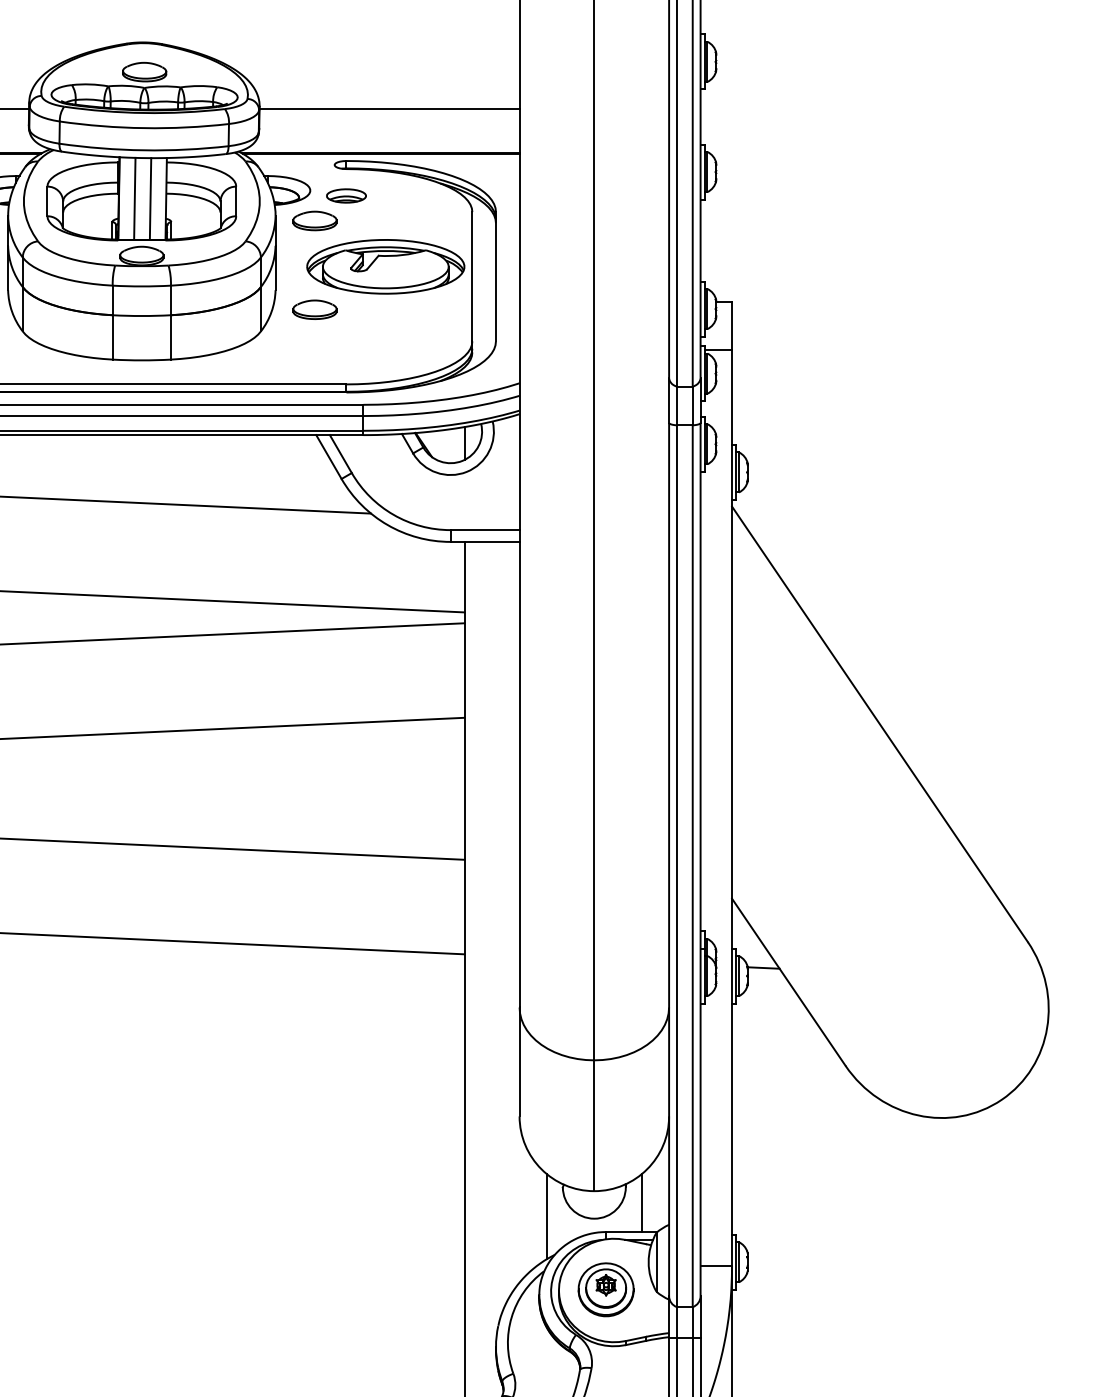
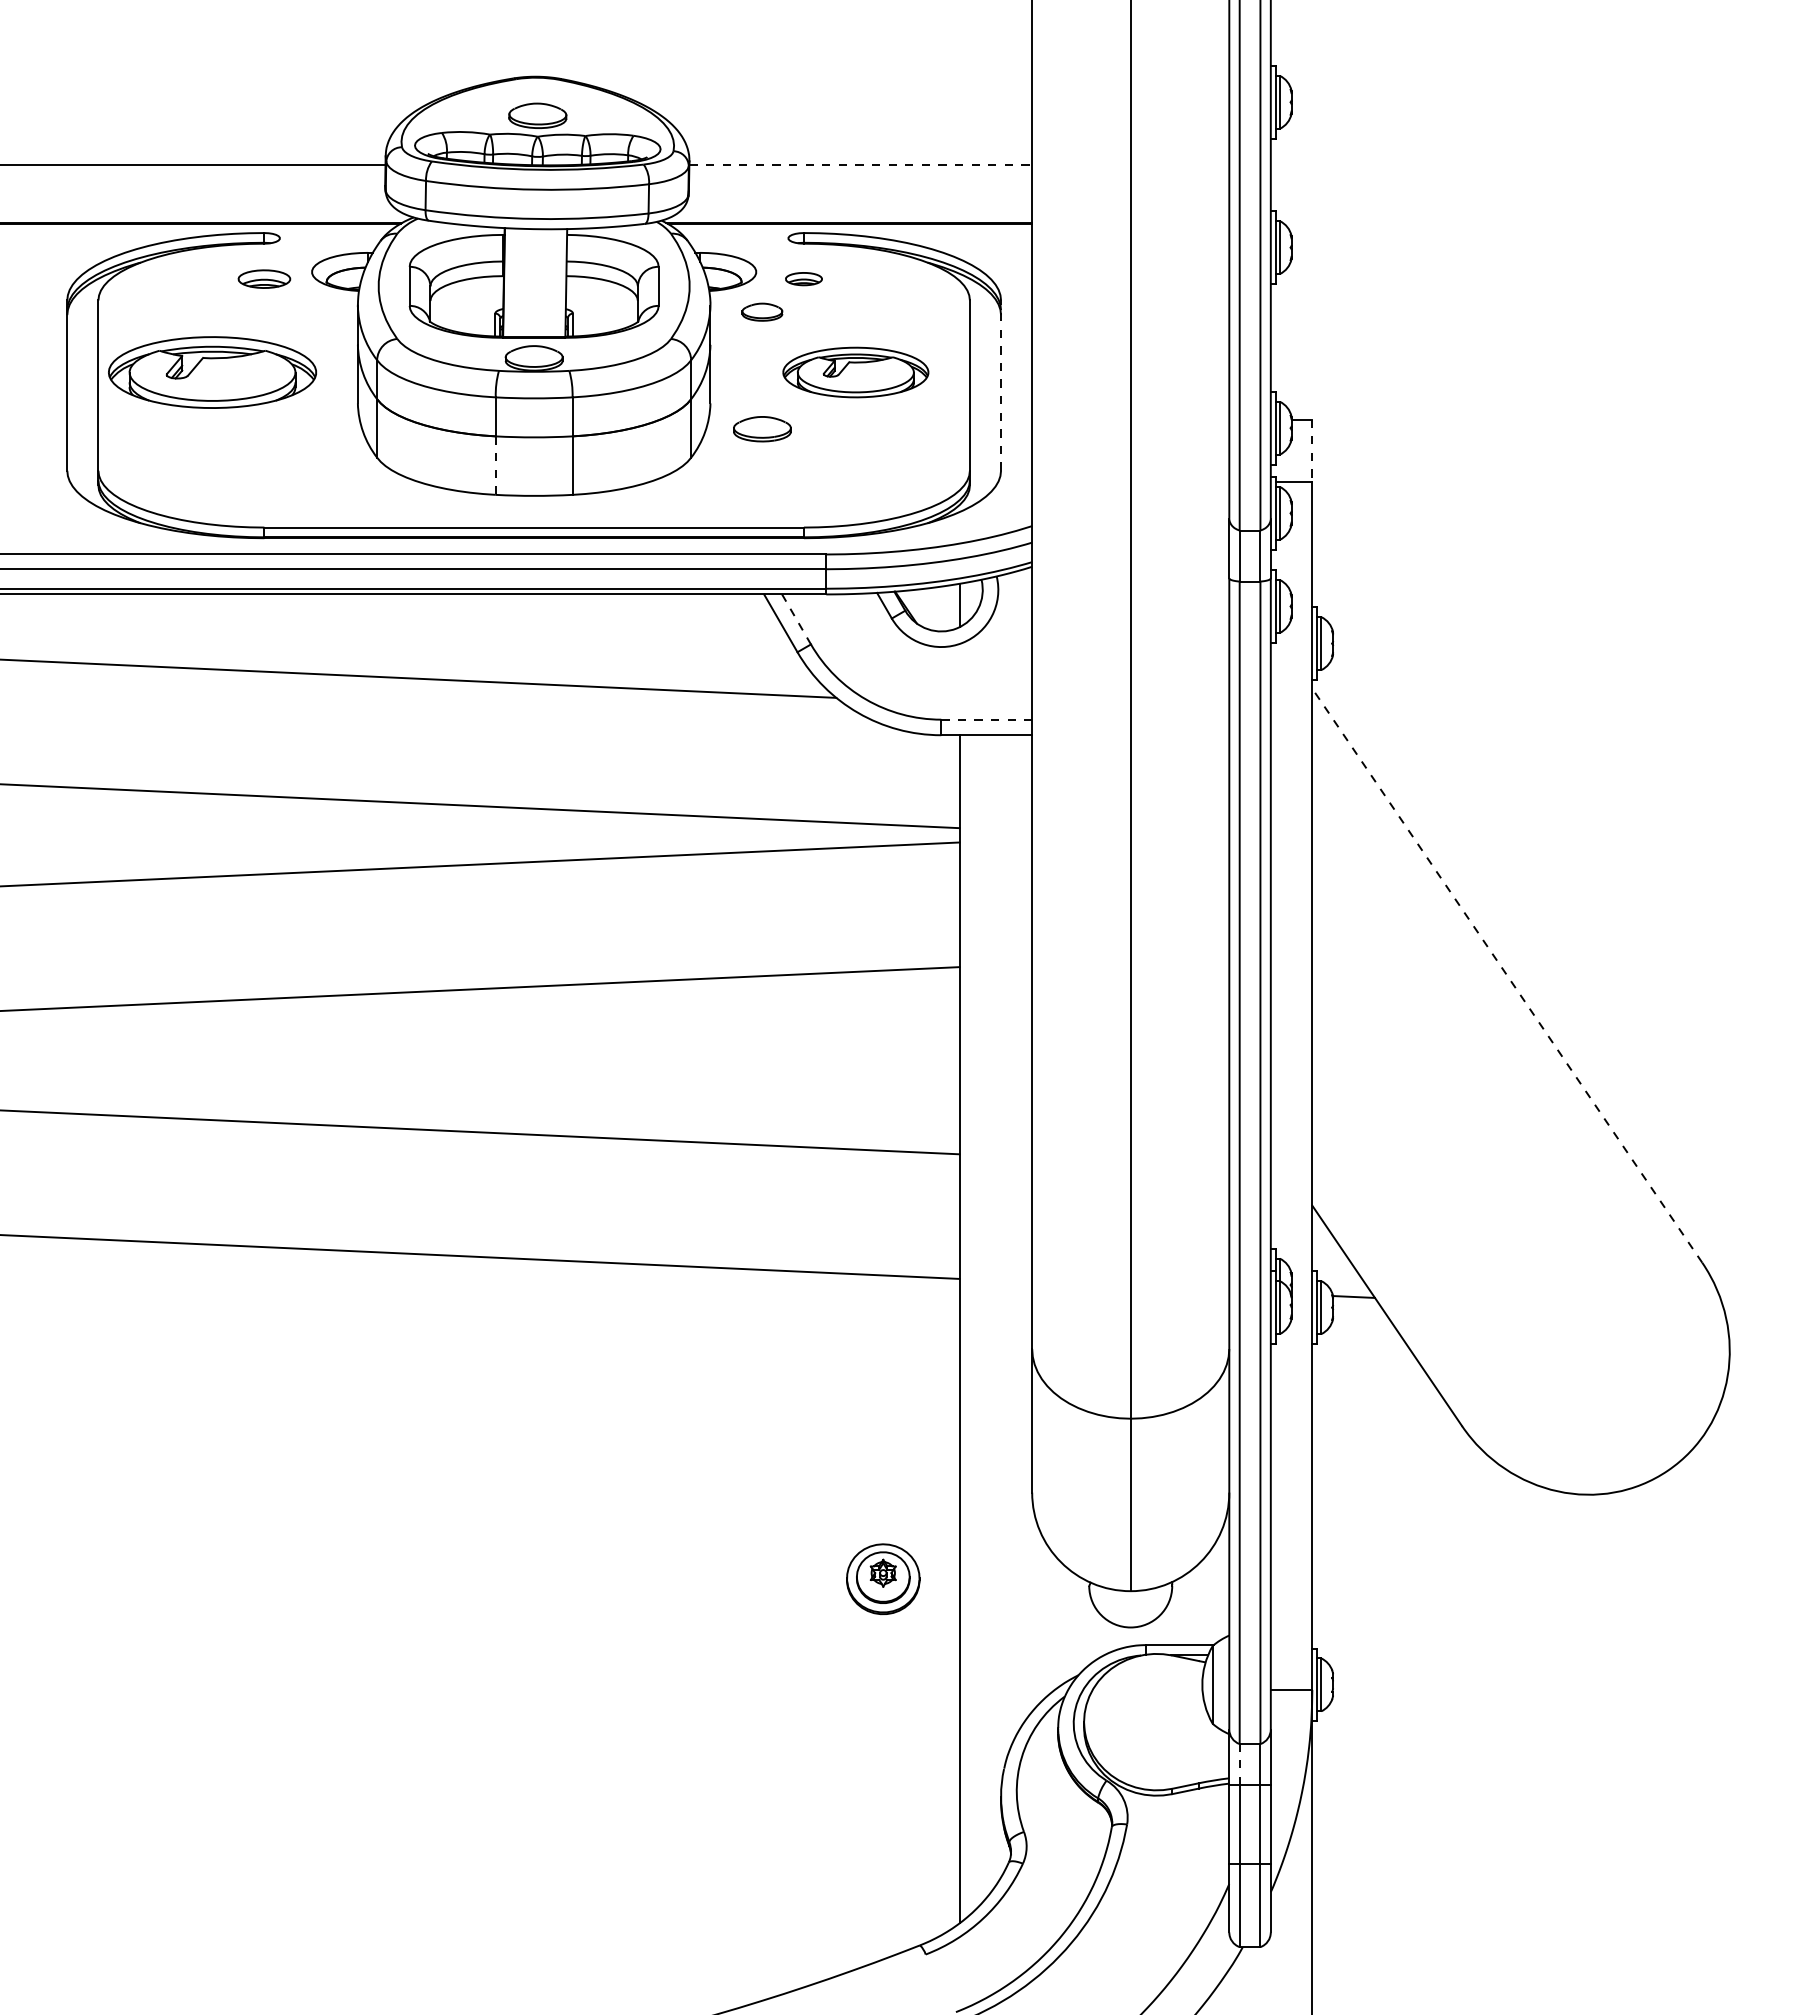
line: (390, 109) -> (861, 164), solid -> dashed
part: (346, 195) -> (803, 278), size x0.7
line: (134, 198) -> (524, 282), removed
line: (150, 198) -> (545, 282), removed
part: (315, 221) -> (762, 312), size x0.7
part: (385, 266) -> (855, 372), size x0.7
line: (496, 276) -> (1001, 385), solid -> dashed
line: (732, 326) -> (1312, 451), solid -> dashed
line: (112, 338) -> (495, 466), solid -> dashed
line: (340, 454) -> (796, 619), solid -> dashed
line: (485, 529) -> (987, 719), solid -> dashed
line: (880, 724) -> (1507, 975), solid -> dashed
line: (641, 1203) -> (1192, 1607), removed
line: (547, 1216) -> (1068, 1624), removed
part: (606, 1290) -> (883, 1579), moved
line: (676, 1322) -> (1239, 1764), solid -> dashed

